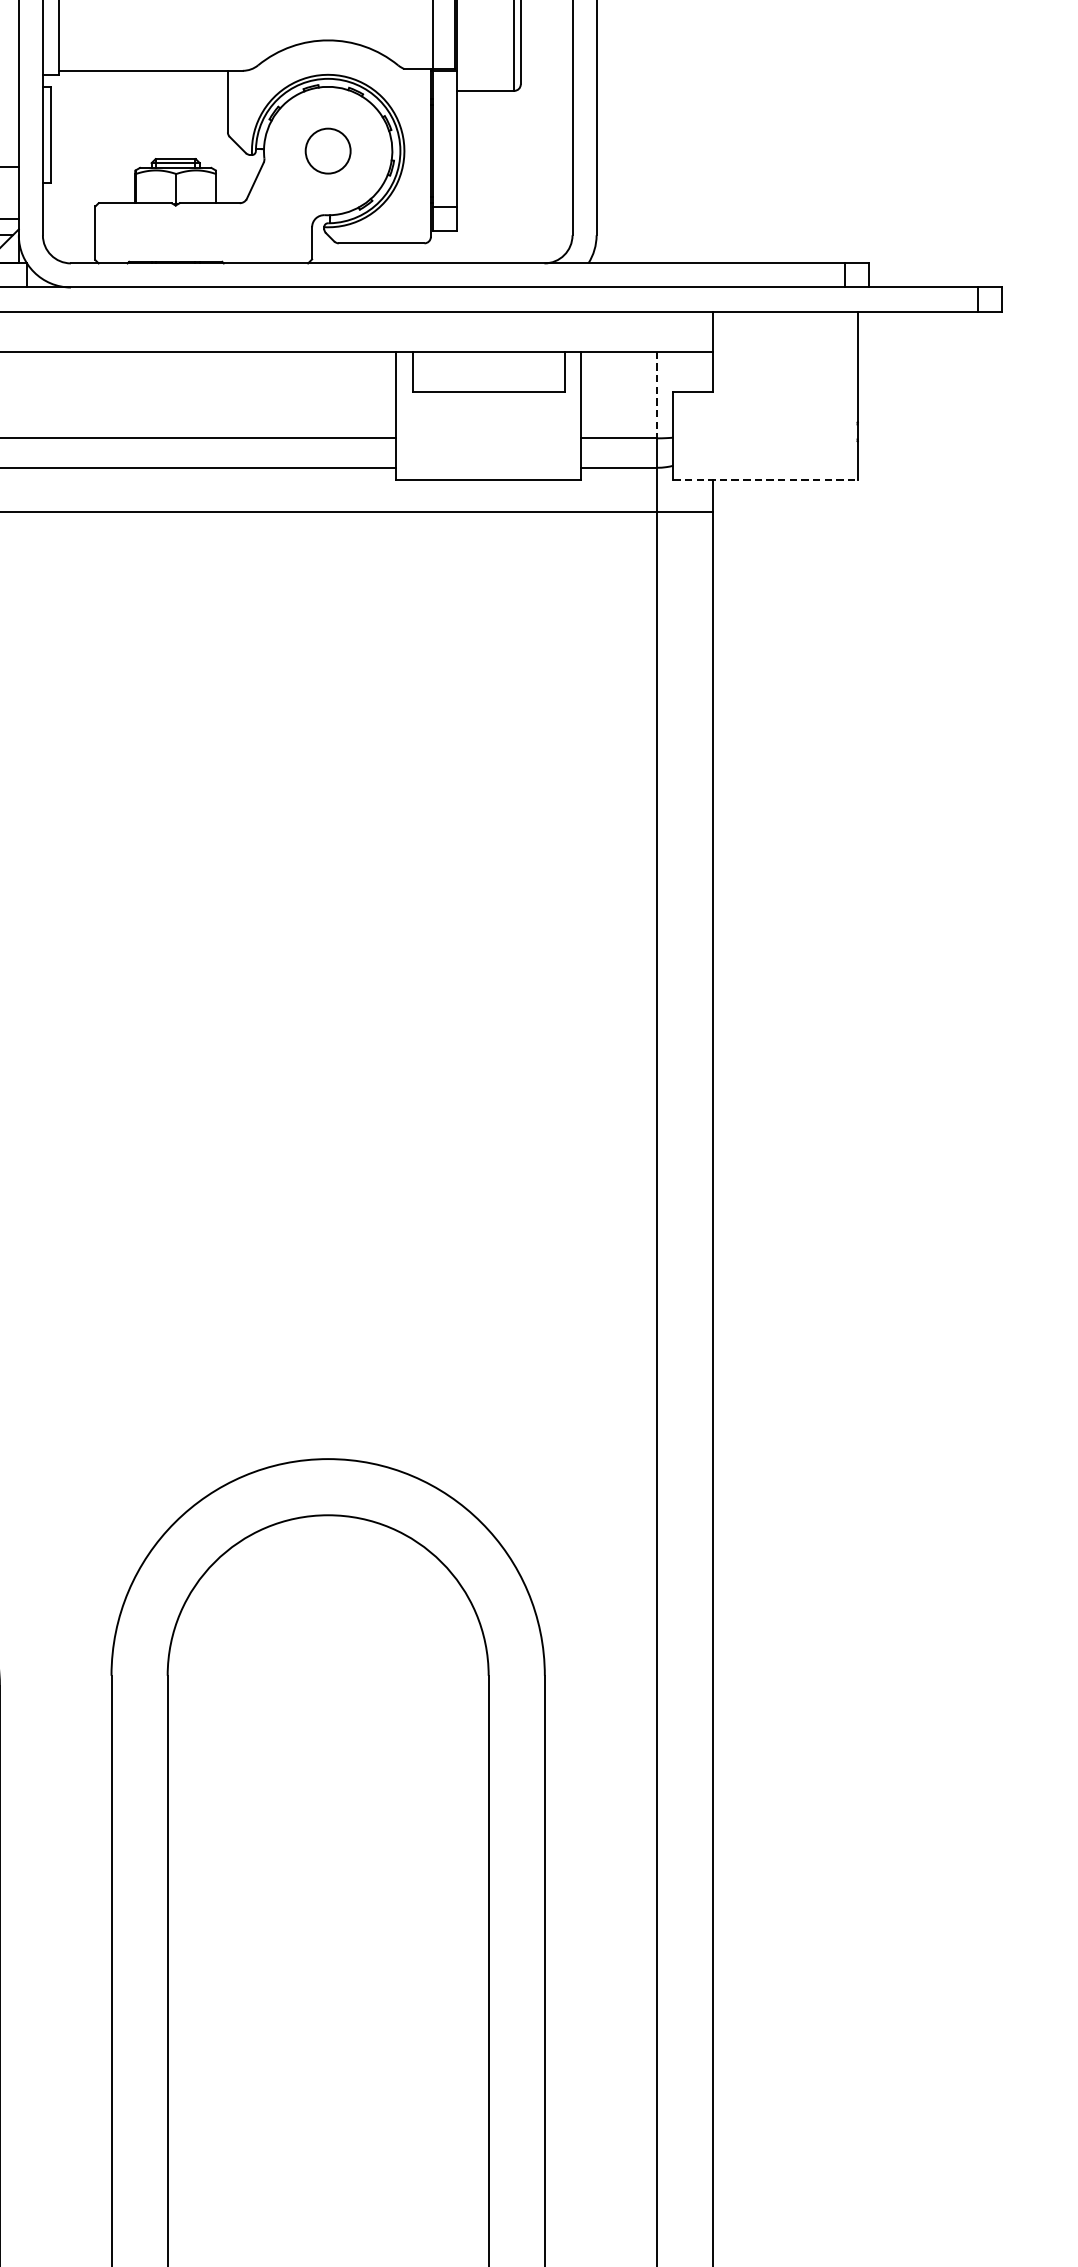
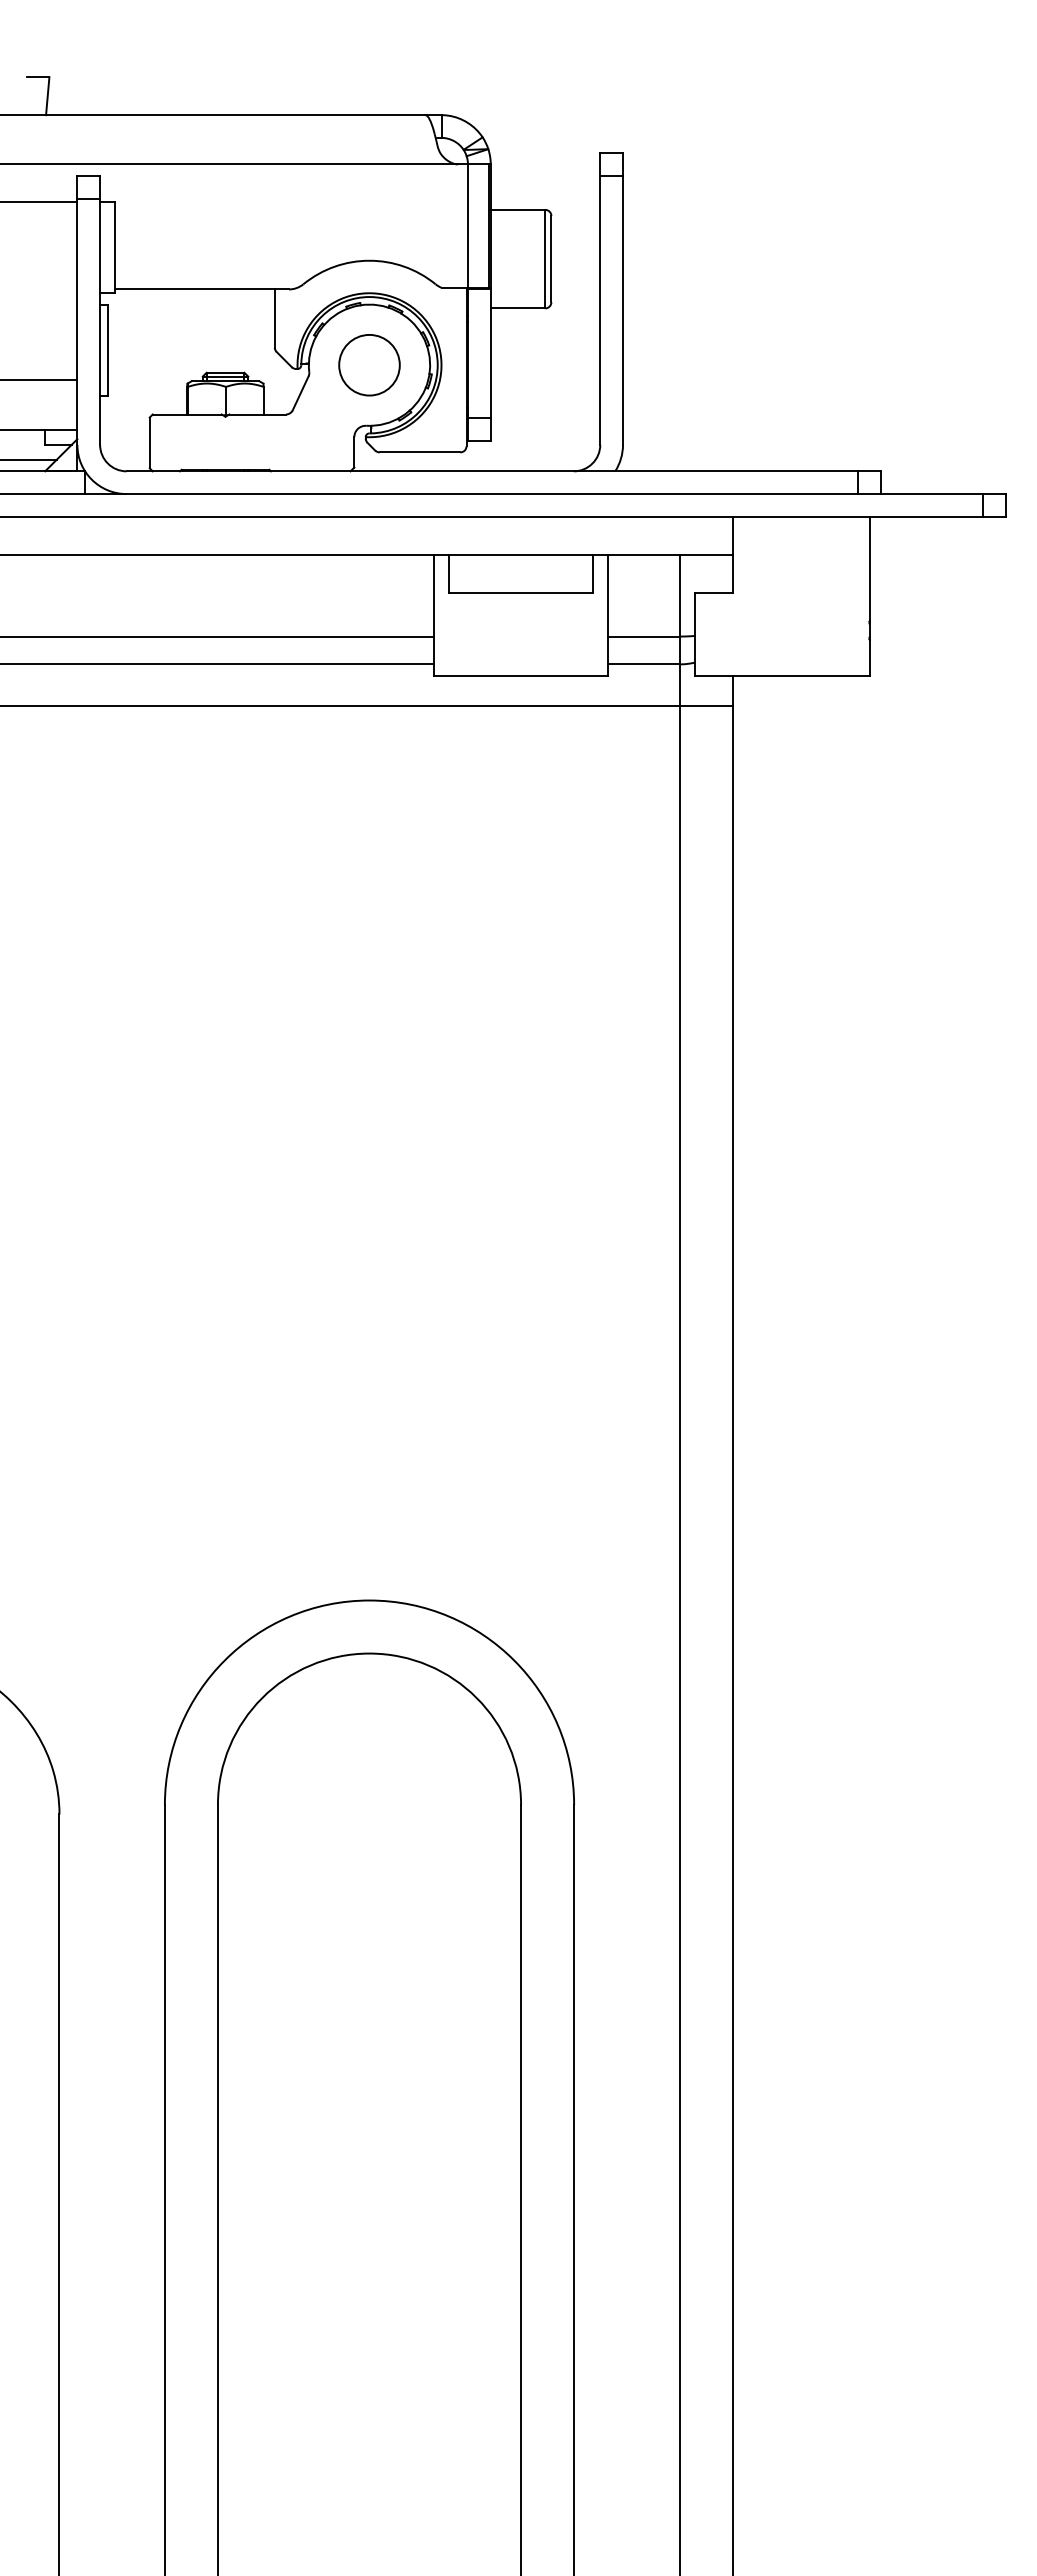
circle: (328, 151) -> (369, 365), size x1.43
line: (657, 394) -> (680, 595), dashed -> solid
line: (766, 479) -> (783, 675), dashed -> solid

